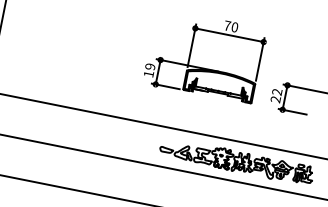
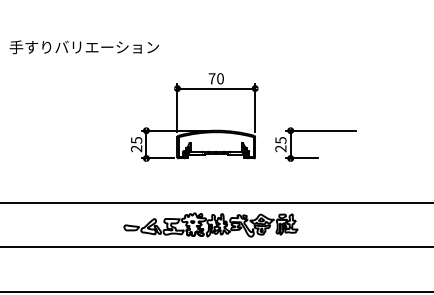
text: (149, 70) -> (136, 144), 19 -> 25
text: (276, 92) -> (280, 140), 22 -> 25
part: (236, 160) -> (210, 224), moved

